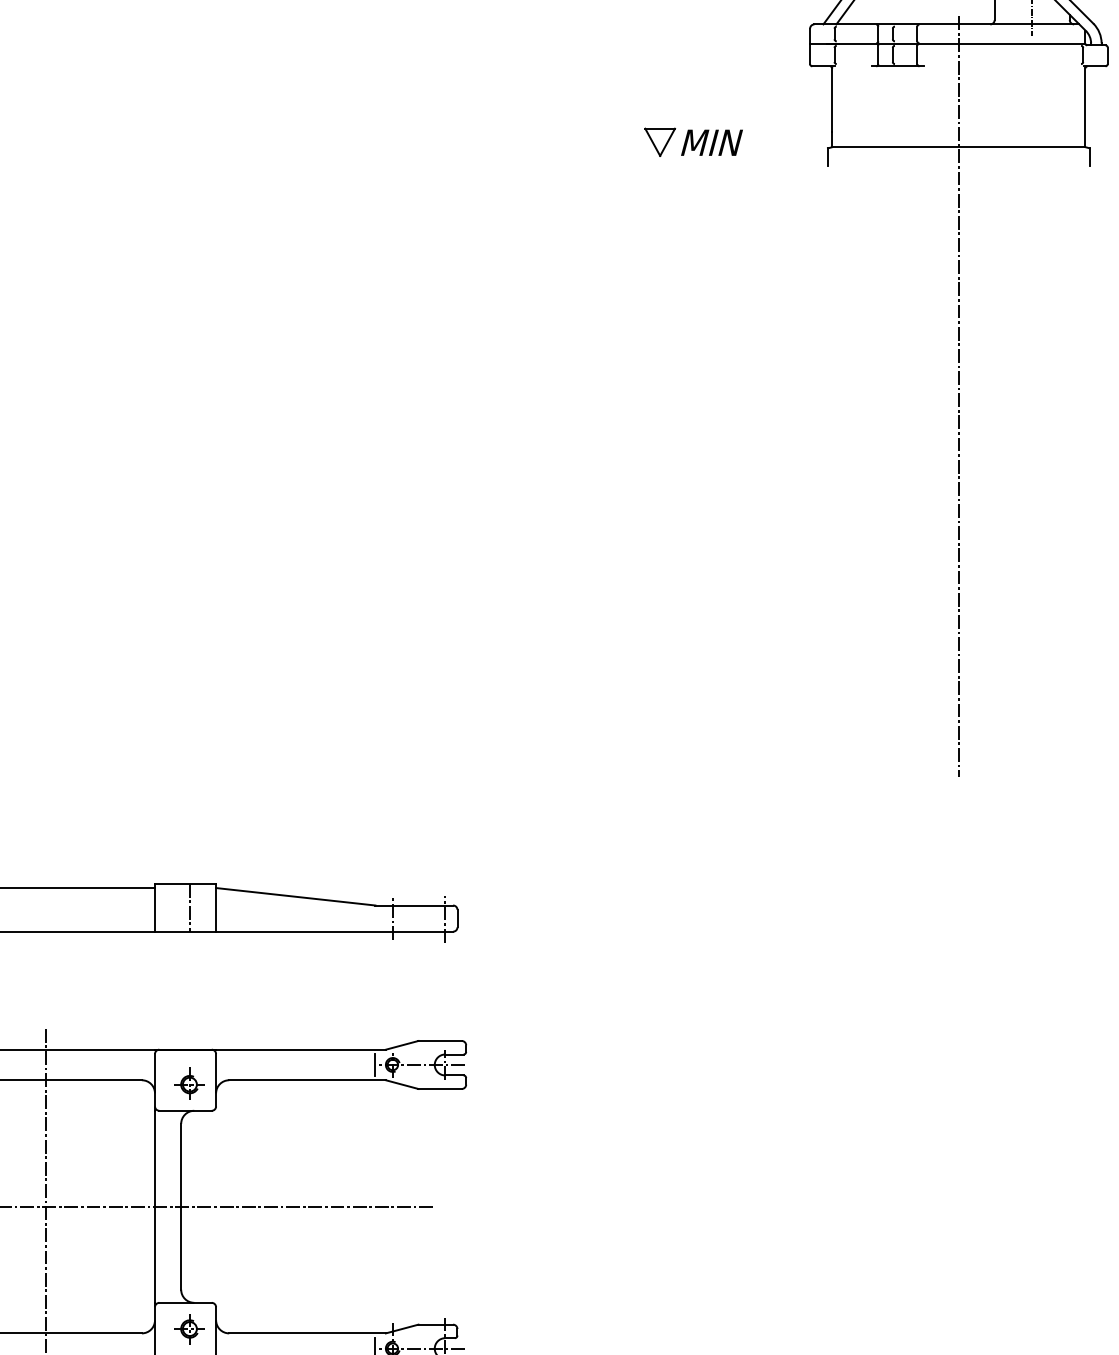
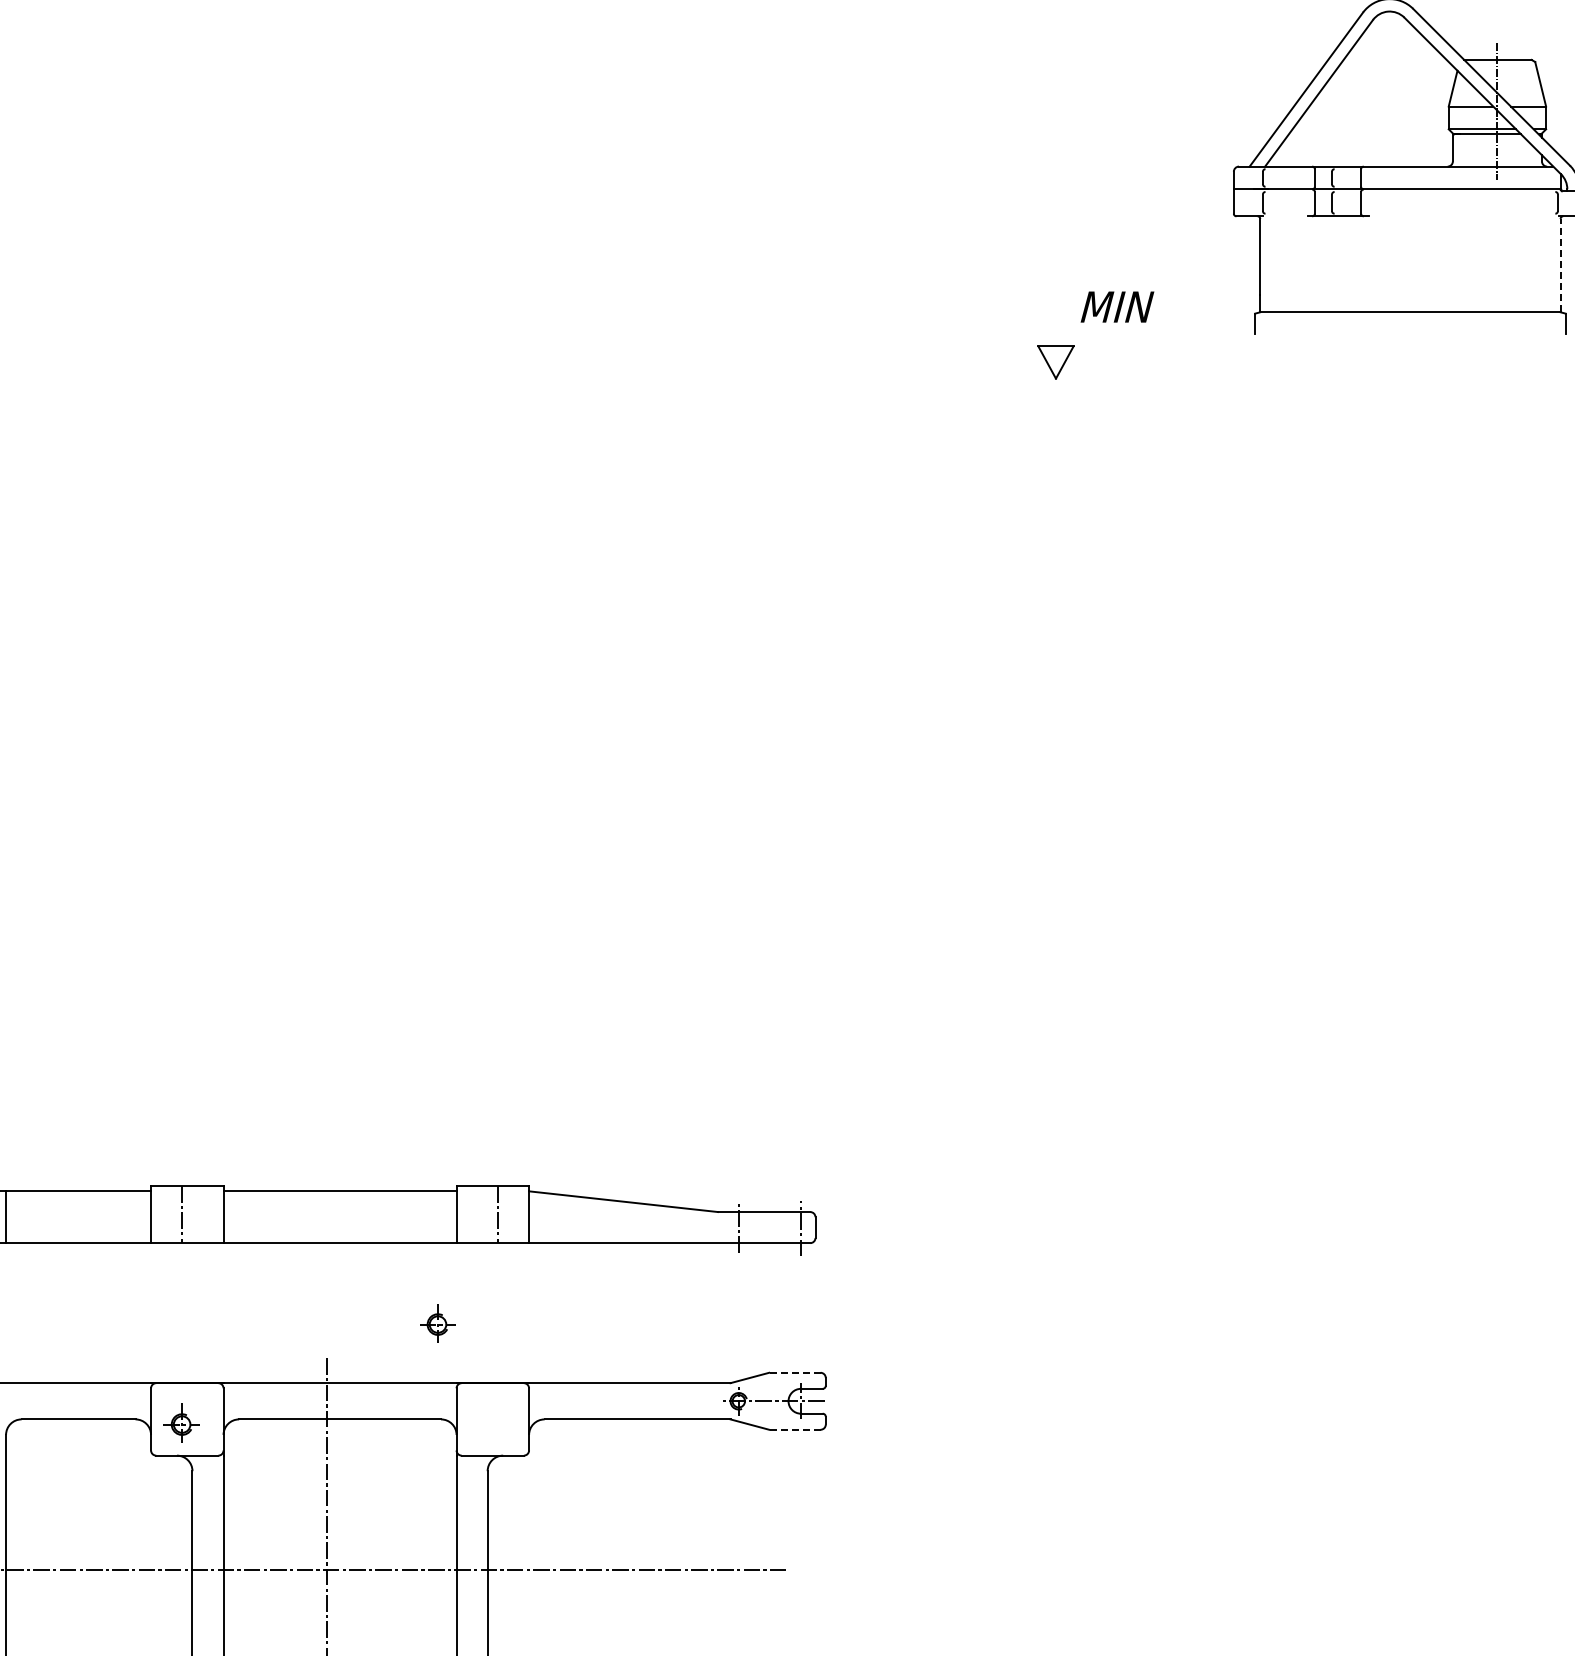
line: (1085, 107) -> (1560, 265), solid -> dashed
part: (659, 142) -> (1055, 362), moved
line: (958, 396) -> (1410, 608), removed
line: (439, 1040) -> (794, 1372), solid -> dashed
line: (375, 1065) -> (718, 1401), removed
part: (189, 1083) -> (437, 1323), moved
line: (439, 1088) -> (794, 1429), solid -> dashed

